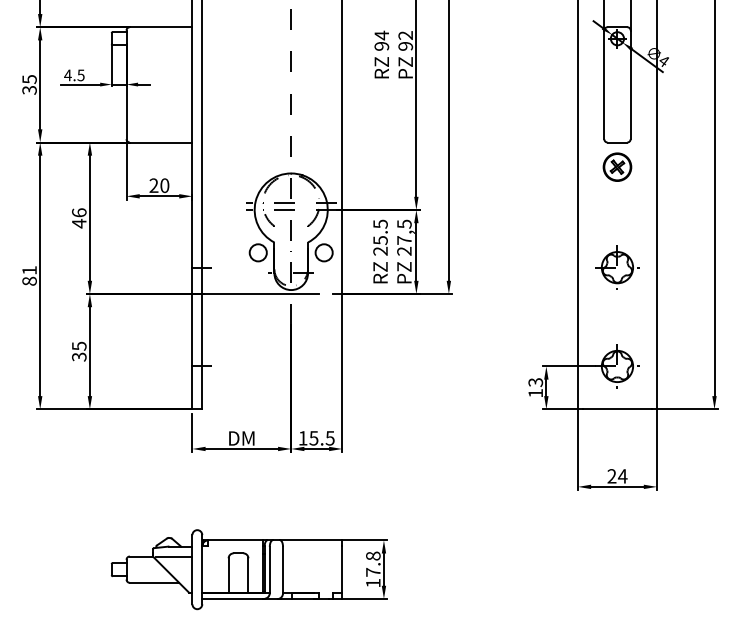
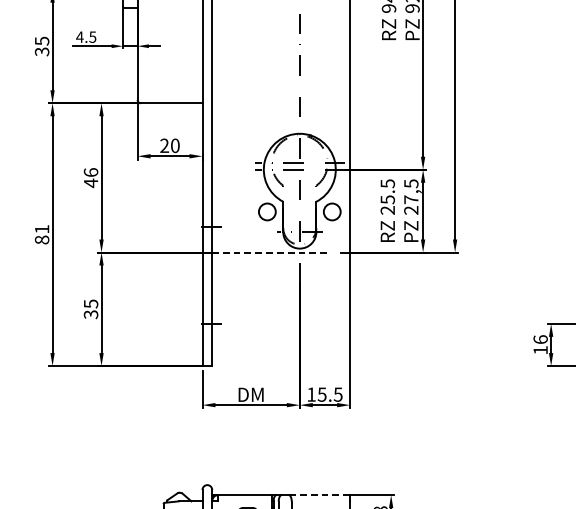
line: (260, 294) -> (269, 252), solid -> dashed
text: (535, 382) -> (540, 339), 13 -> 16
line: (311, 540) -> (319, 495), solid -> dashed

